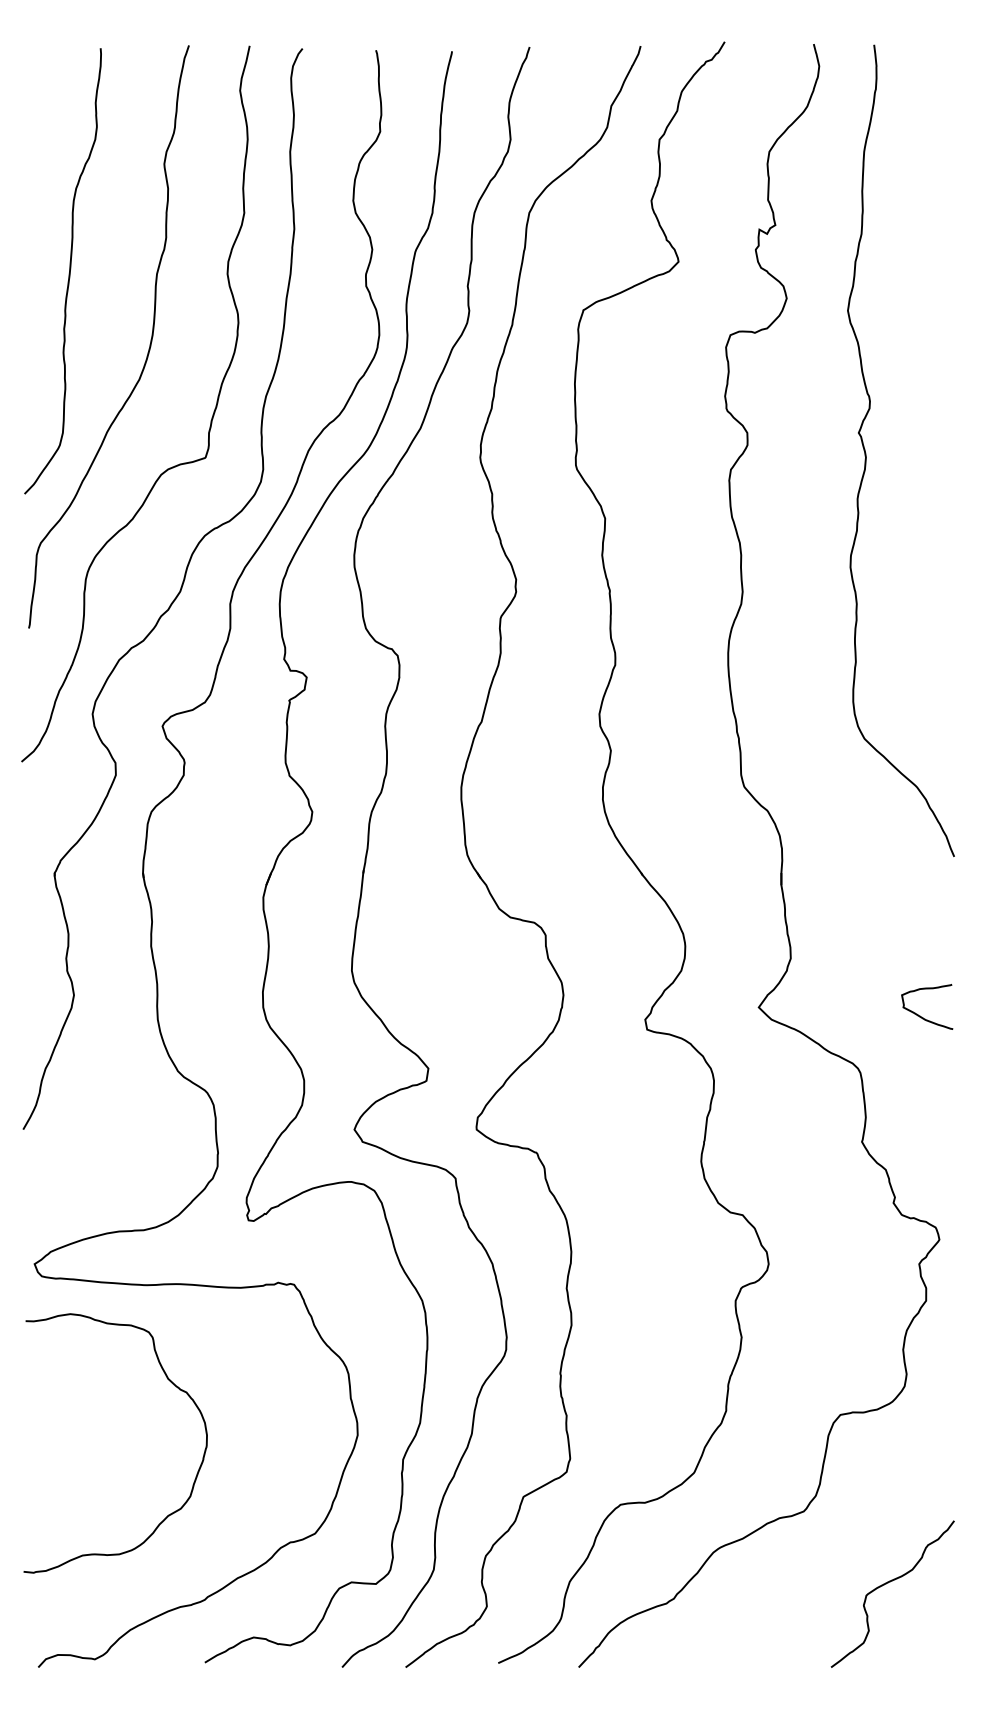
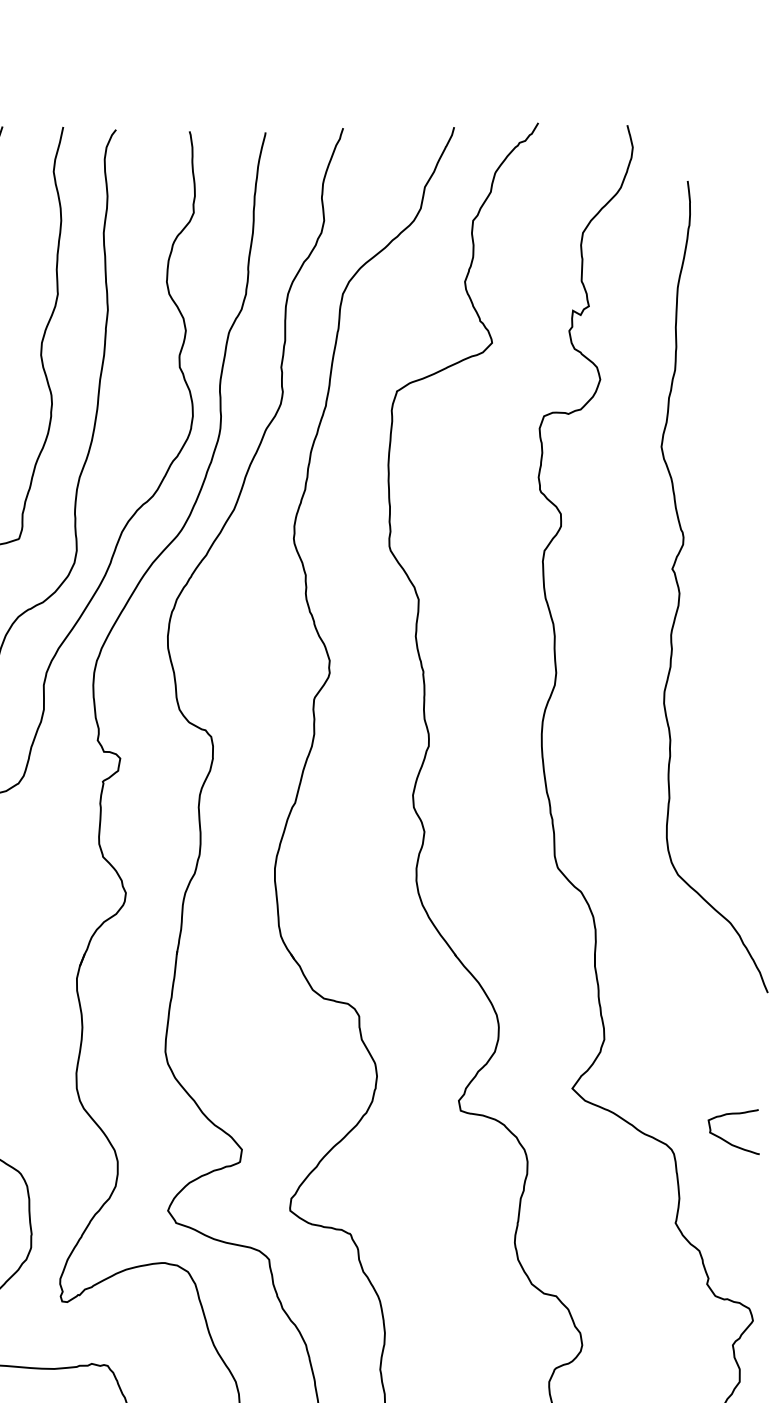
curve: (866, 453) -> (680, 589), moved
curve: (920, 1015) -> (727, 1140), moved

